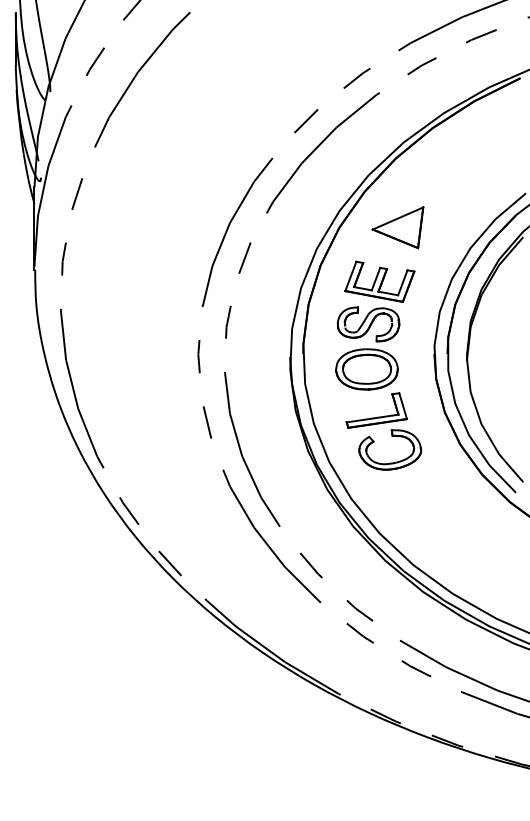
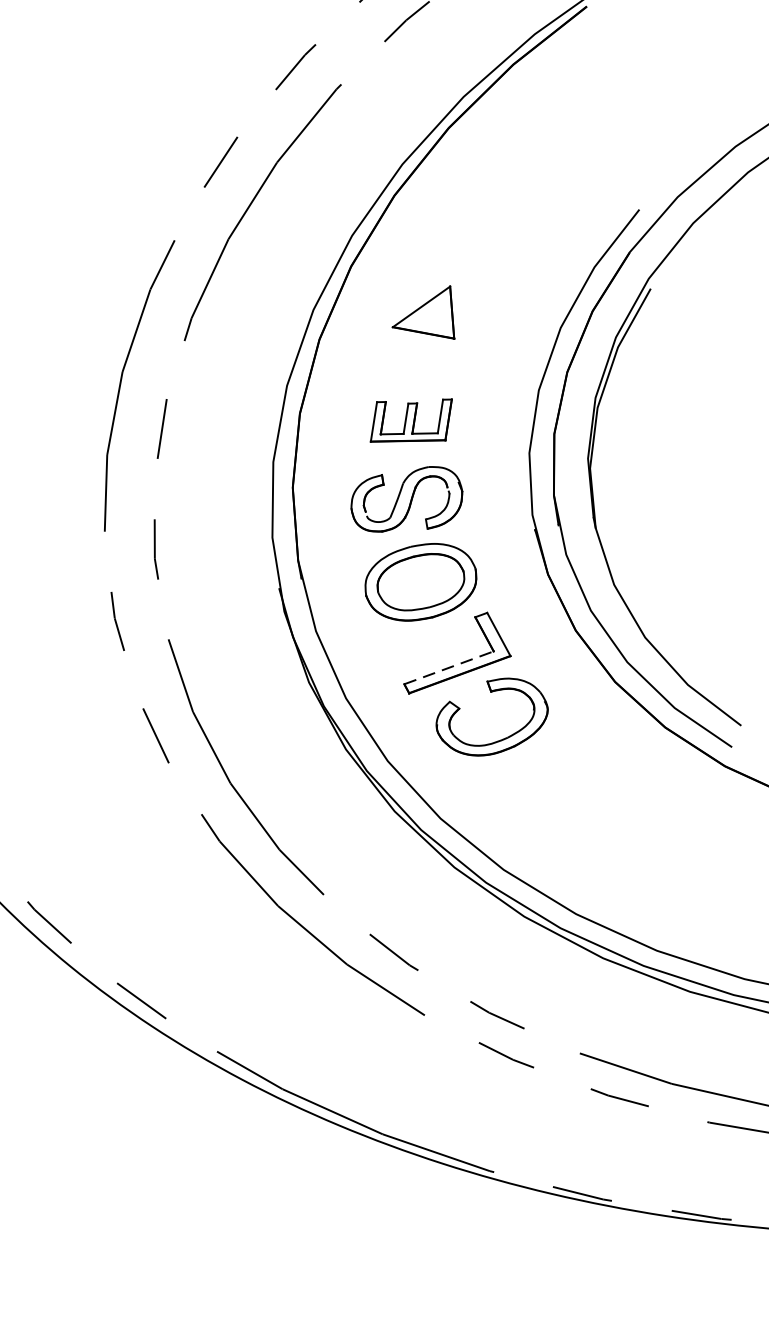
part: (397, 227) -> (422, 318), size x0.7
part: (379, 281) -> (410, 420), size x0.7
line: (373, 418) -> (450, 667), solid -> dashed

